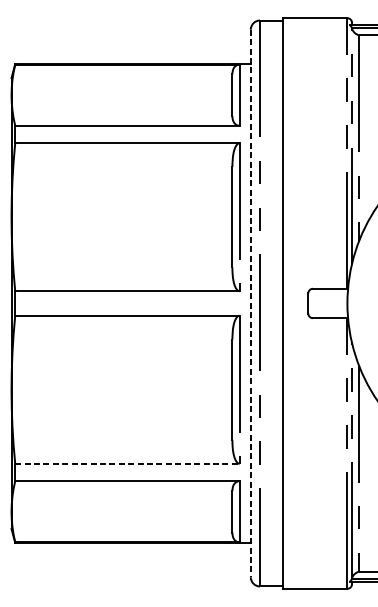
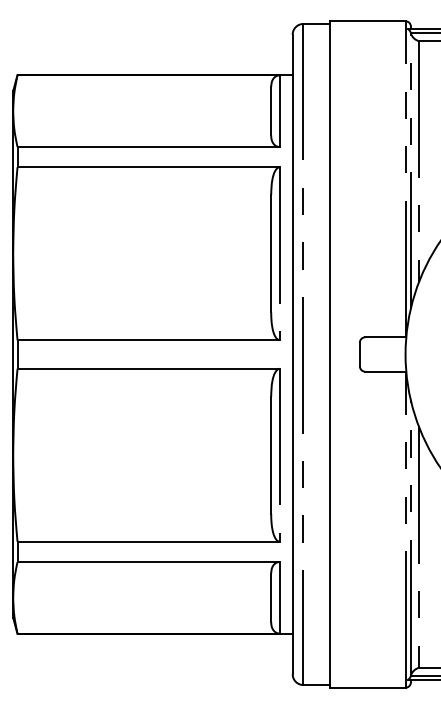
line: (250, 303) -> (292, 354), dashed -> solid
line: (128, 463) -> (149, 541), dashed -> solid

